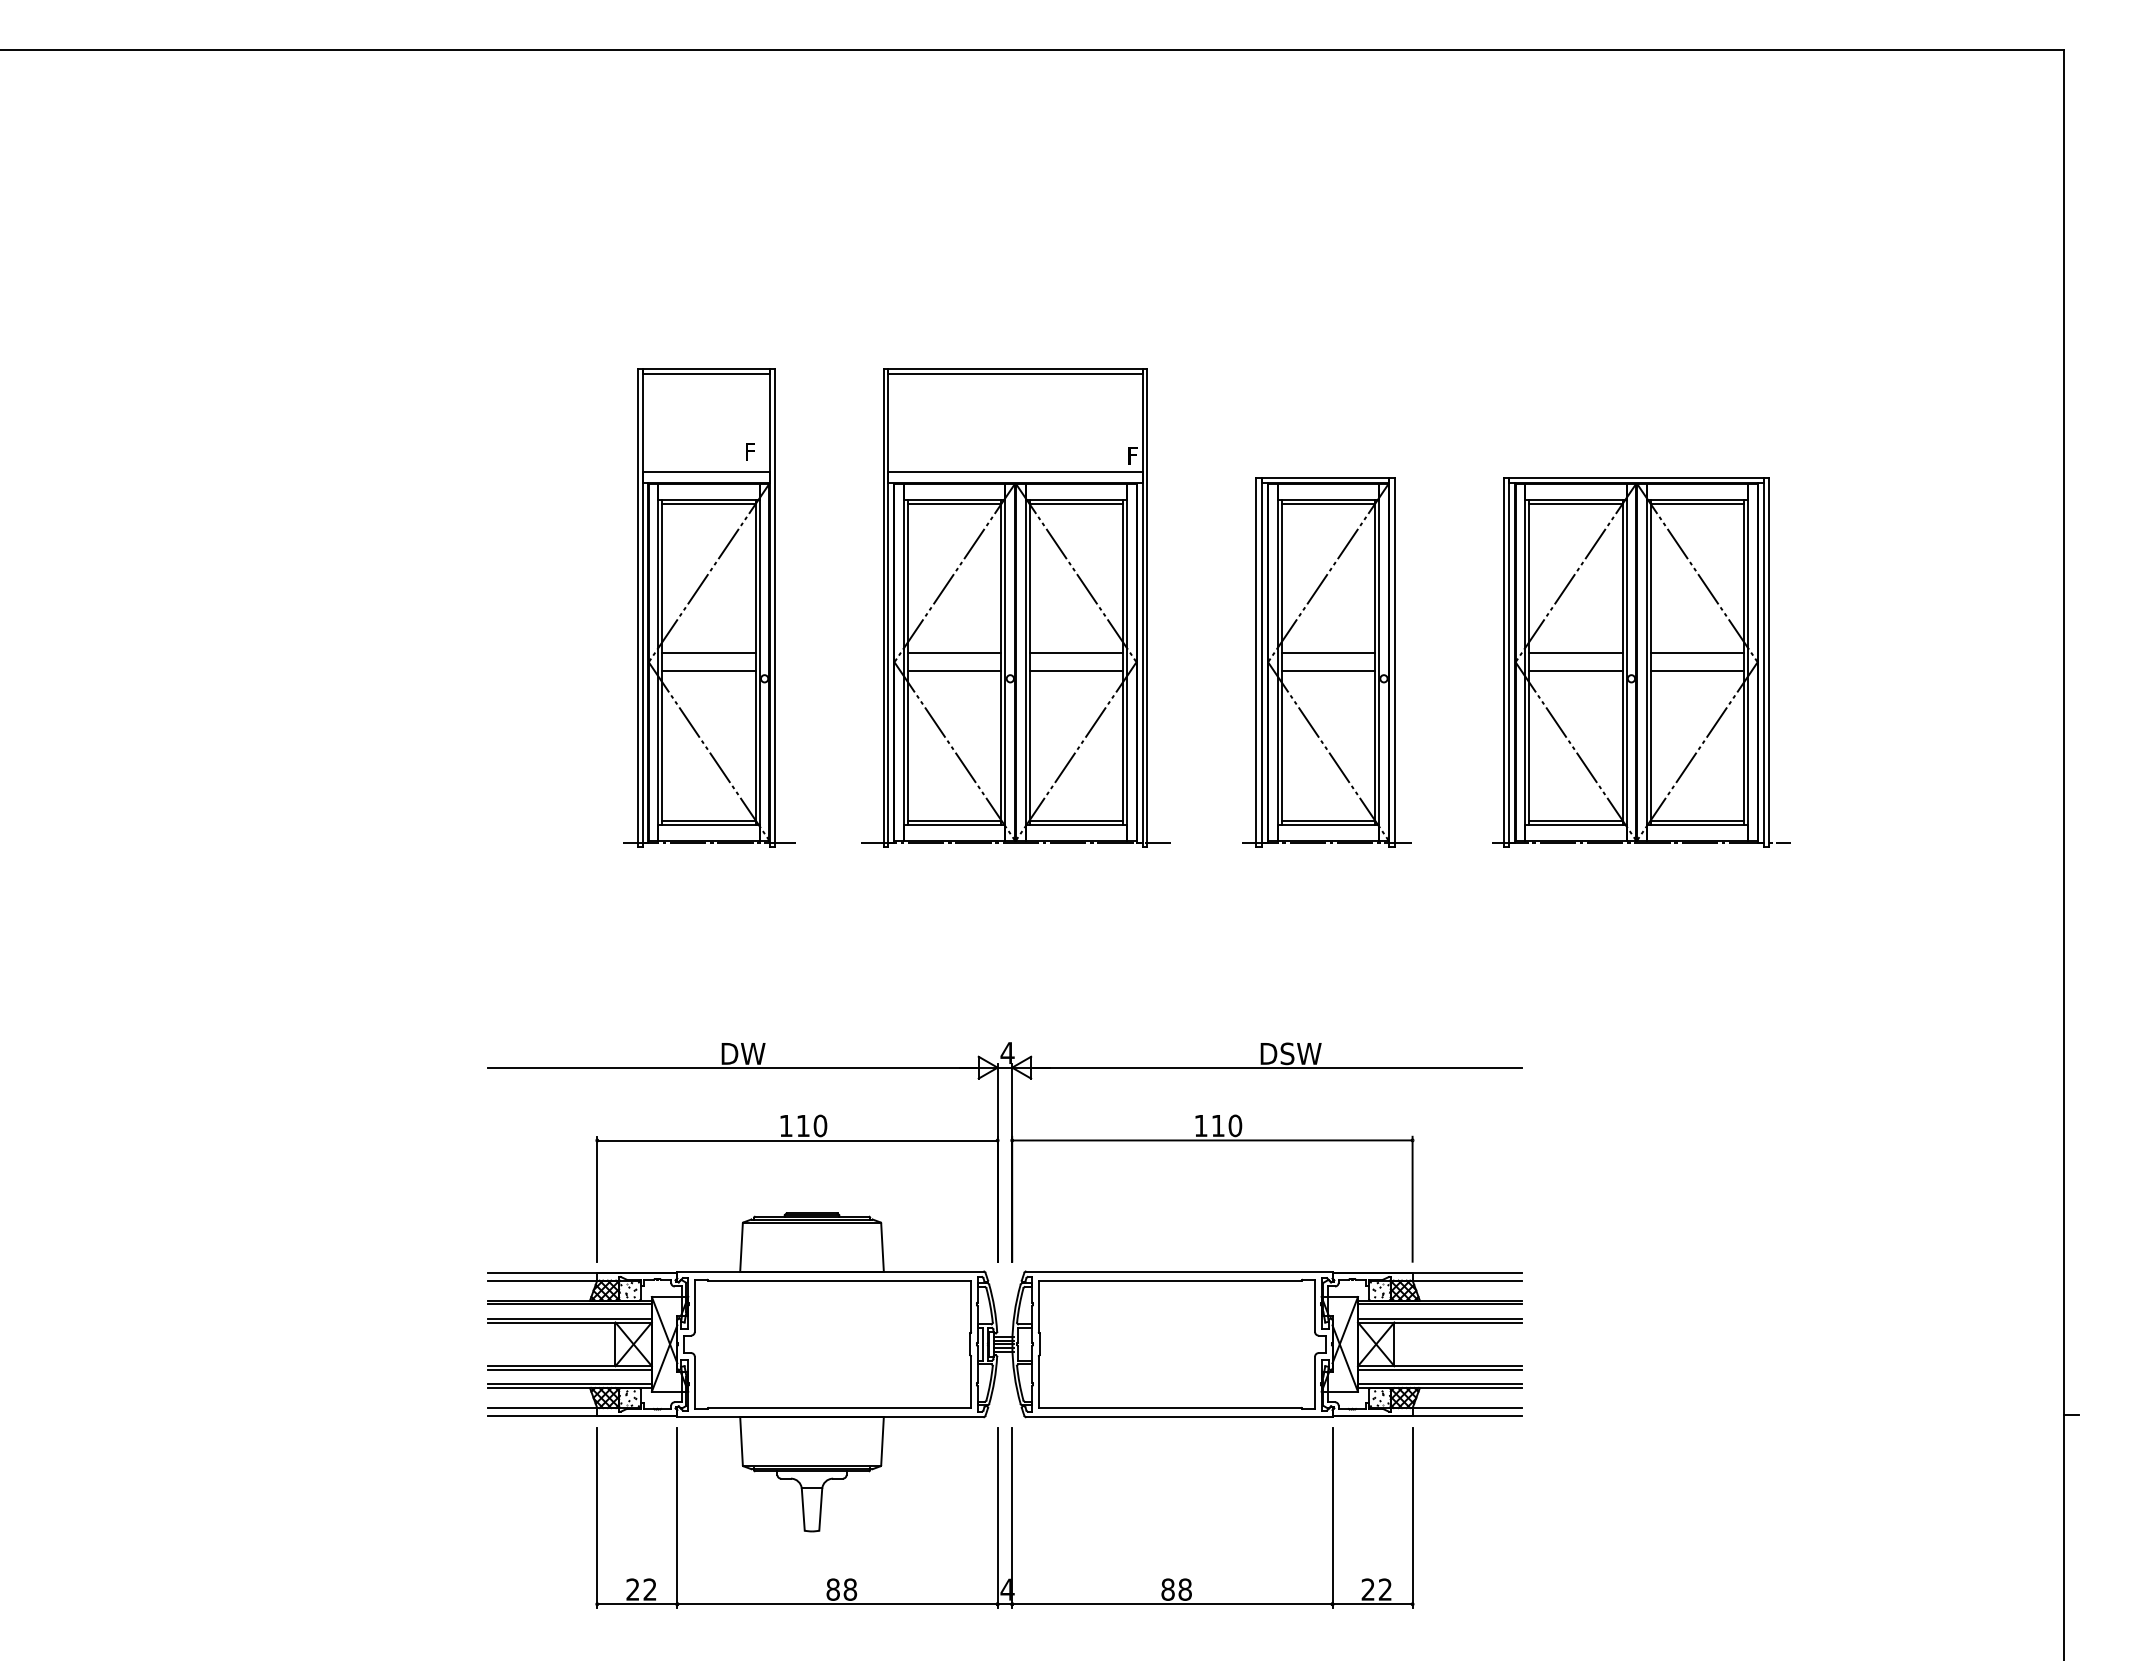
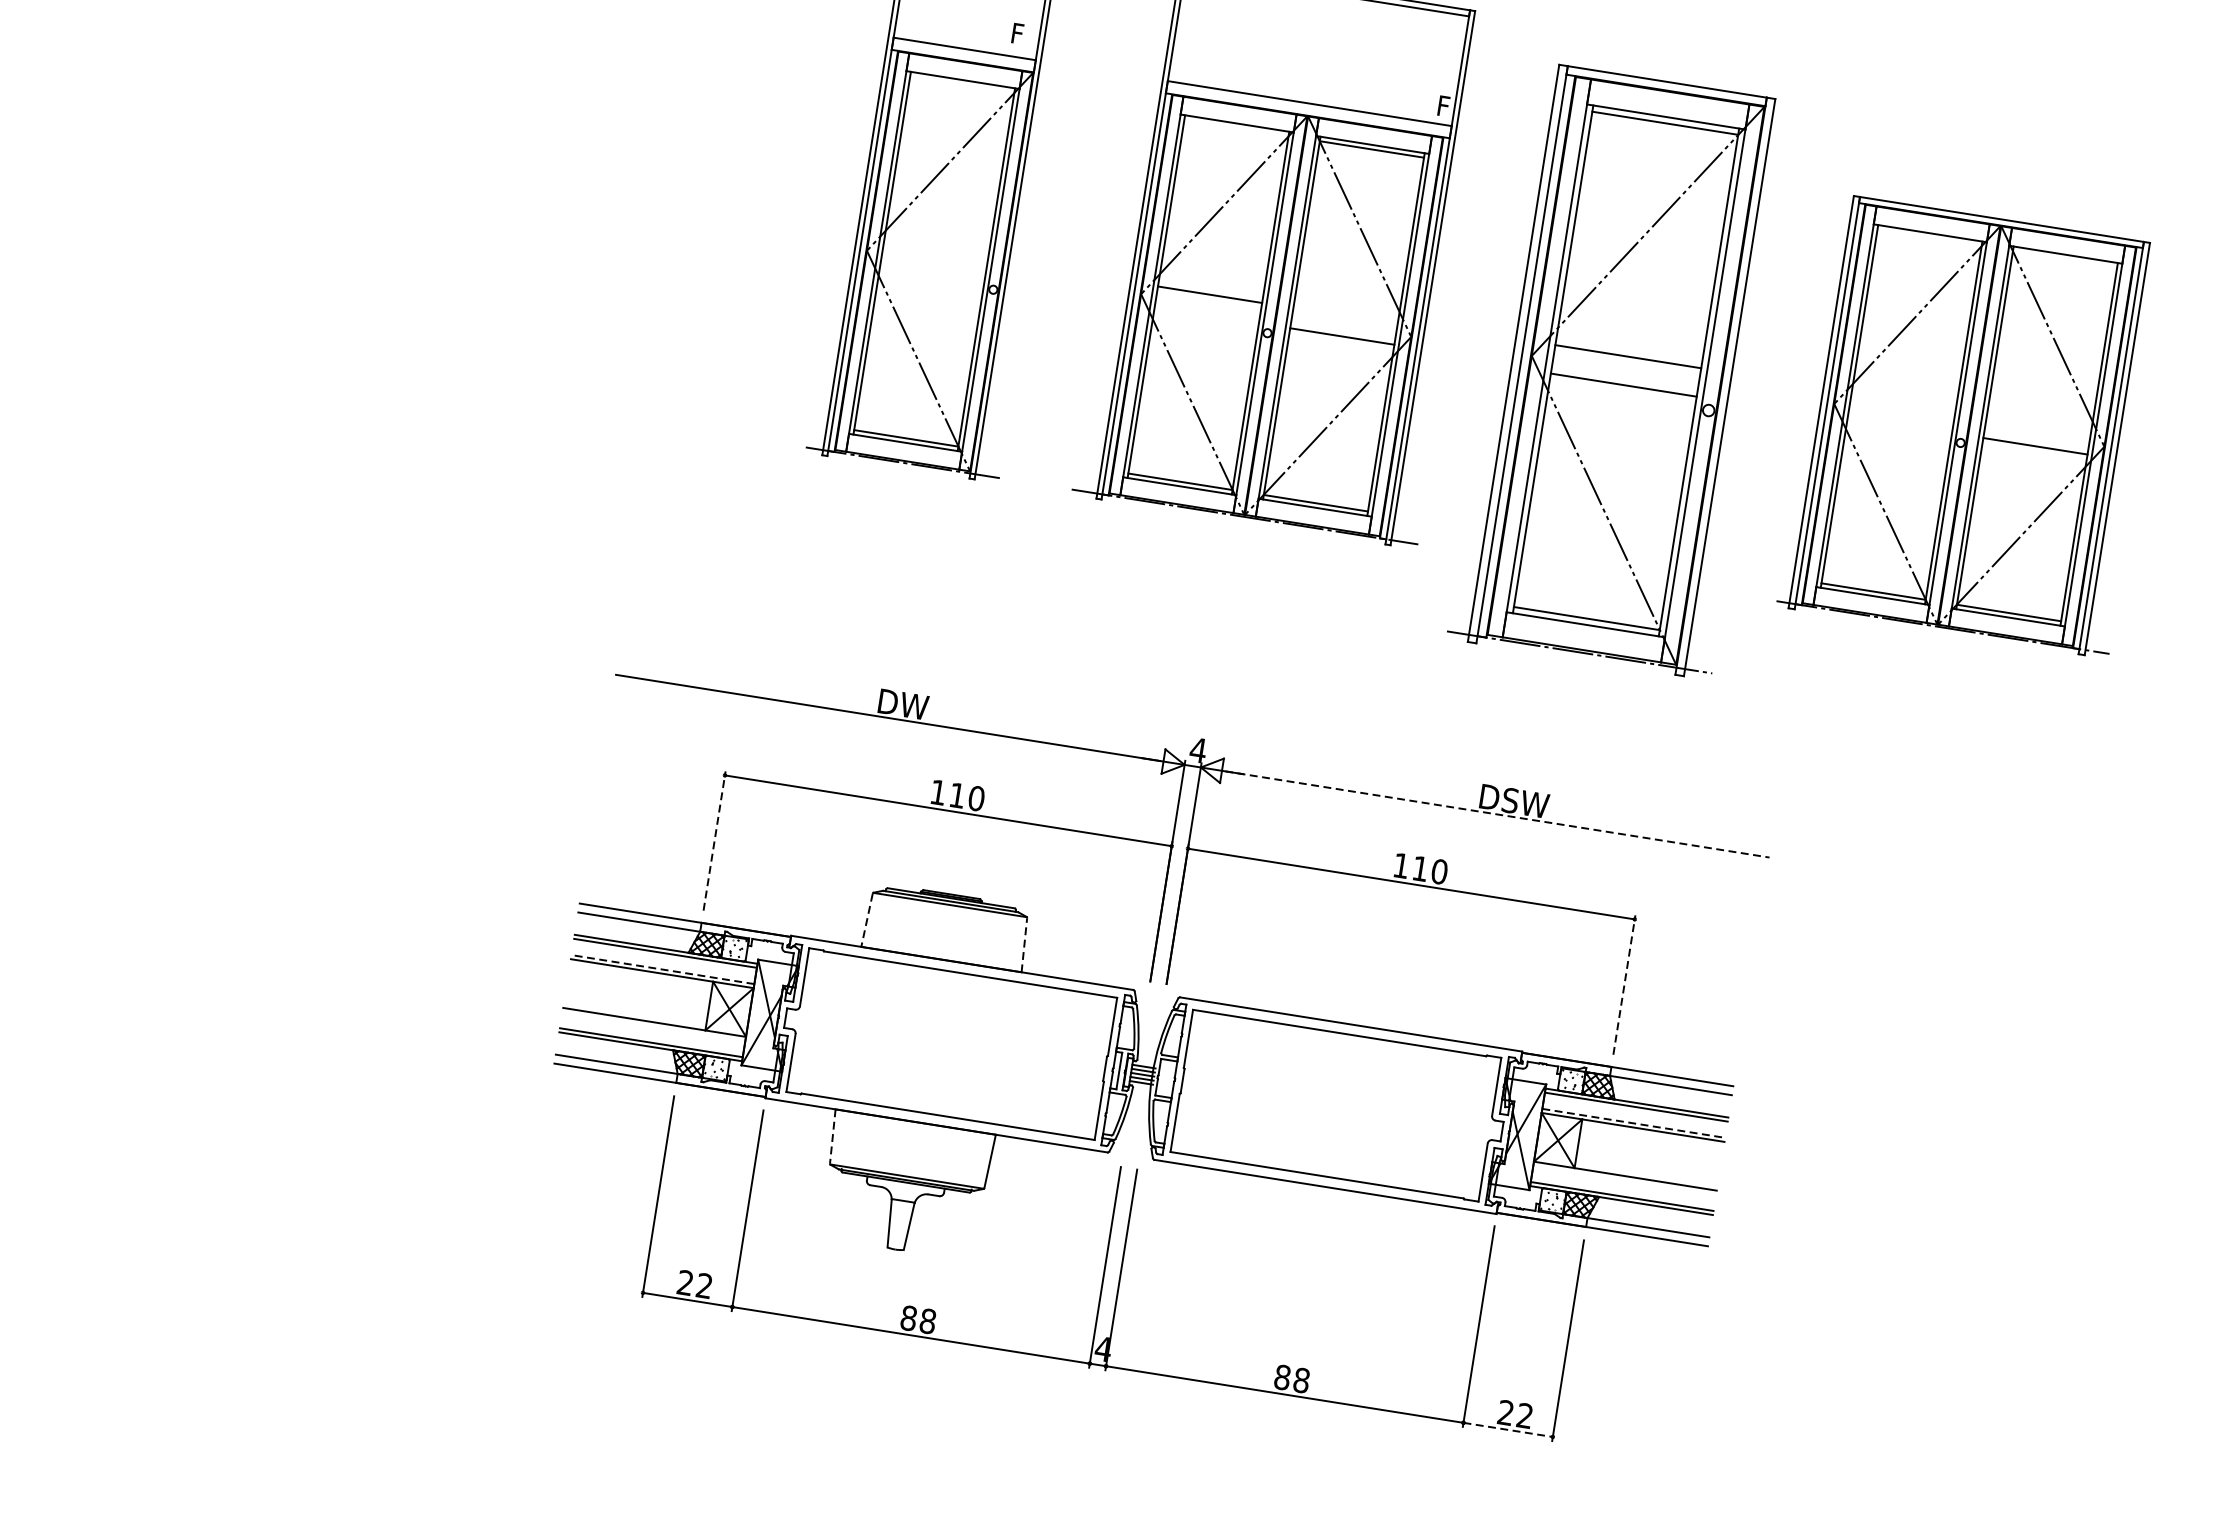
line: (708, 503) -> (961, 84), removed
line: (954, 503) -> (1236, 127), removed
line: (1575, 503) -> (1929, 237), removed
line: (1697, 503) -> (2065, 259), removed
line: (708, 653) -> (935, 251), removed
line: (1075, 653) -> (1344, 316), removed
line: (1575, 653) -> (1902, 404), removed
line: (1697, 653) -> (2038, 426), removed
part: (1326, 662) -> (1623, 370), size x1.4
line: (708, 671) -> (931, 271), removed
line: (954, 671) -> (1206, 315), removed
line: (1575, 671) -> (1899, 424), removed
line: (1277, 1067) -> (1496, 814), solid -> dashed
line: (597, 1198) -> (714, 840), solid -> dashed
line: (1412, 1198) -> (1624, 984), solid -> dashed
line: (882, 1247) -> (1024, 945), solid -> dashed
line: (741, 1248) -> (866, 921), solid -> dashed
line: (569, 1318) -> (662, 969), solid -> dashed
line: (1439, 1318) -> (1633, 1122), solid -> dashed
line: (569, 1369) -> (653, 1026), removed
line: (1439, 1369) -> (1624, 1179), removed
line: (741, 1441) -> (832, 1136), solid -> dashed
line: (1373, 1604) -> (1509, 1430), solid -> dashed

